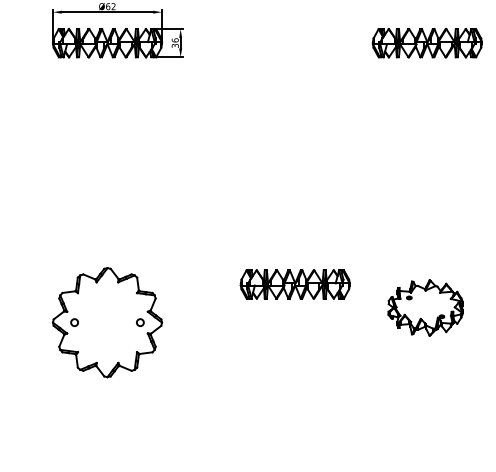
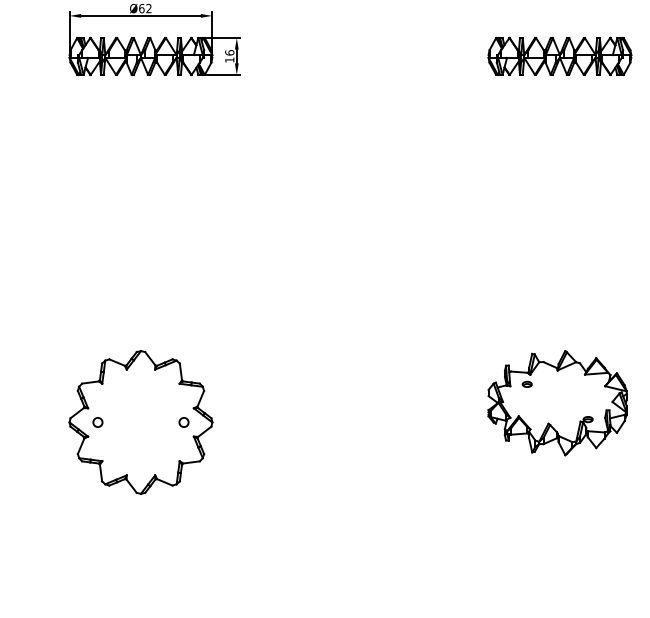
text: (175, 45) -> (229, 59), 36 -> 16
part: (294, 284) -> (386, 372), removed
part: (425, 308) -> (557, 403), size x1.43

